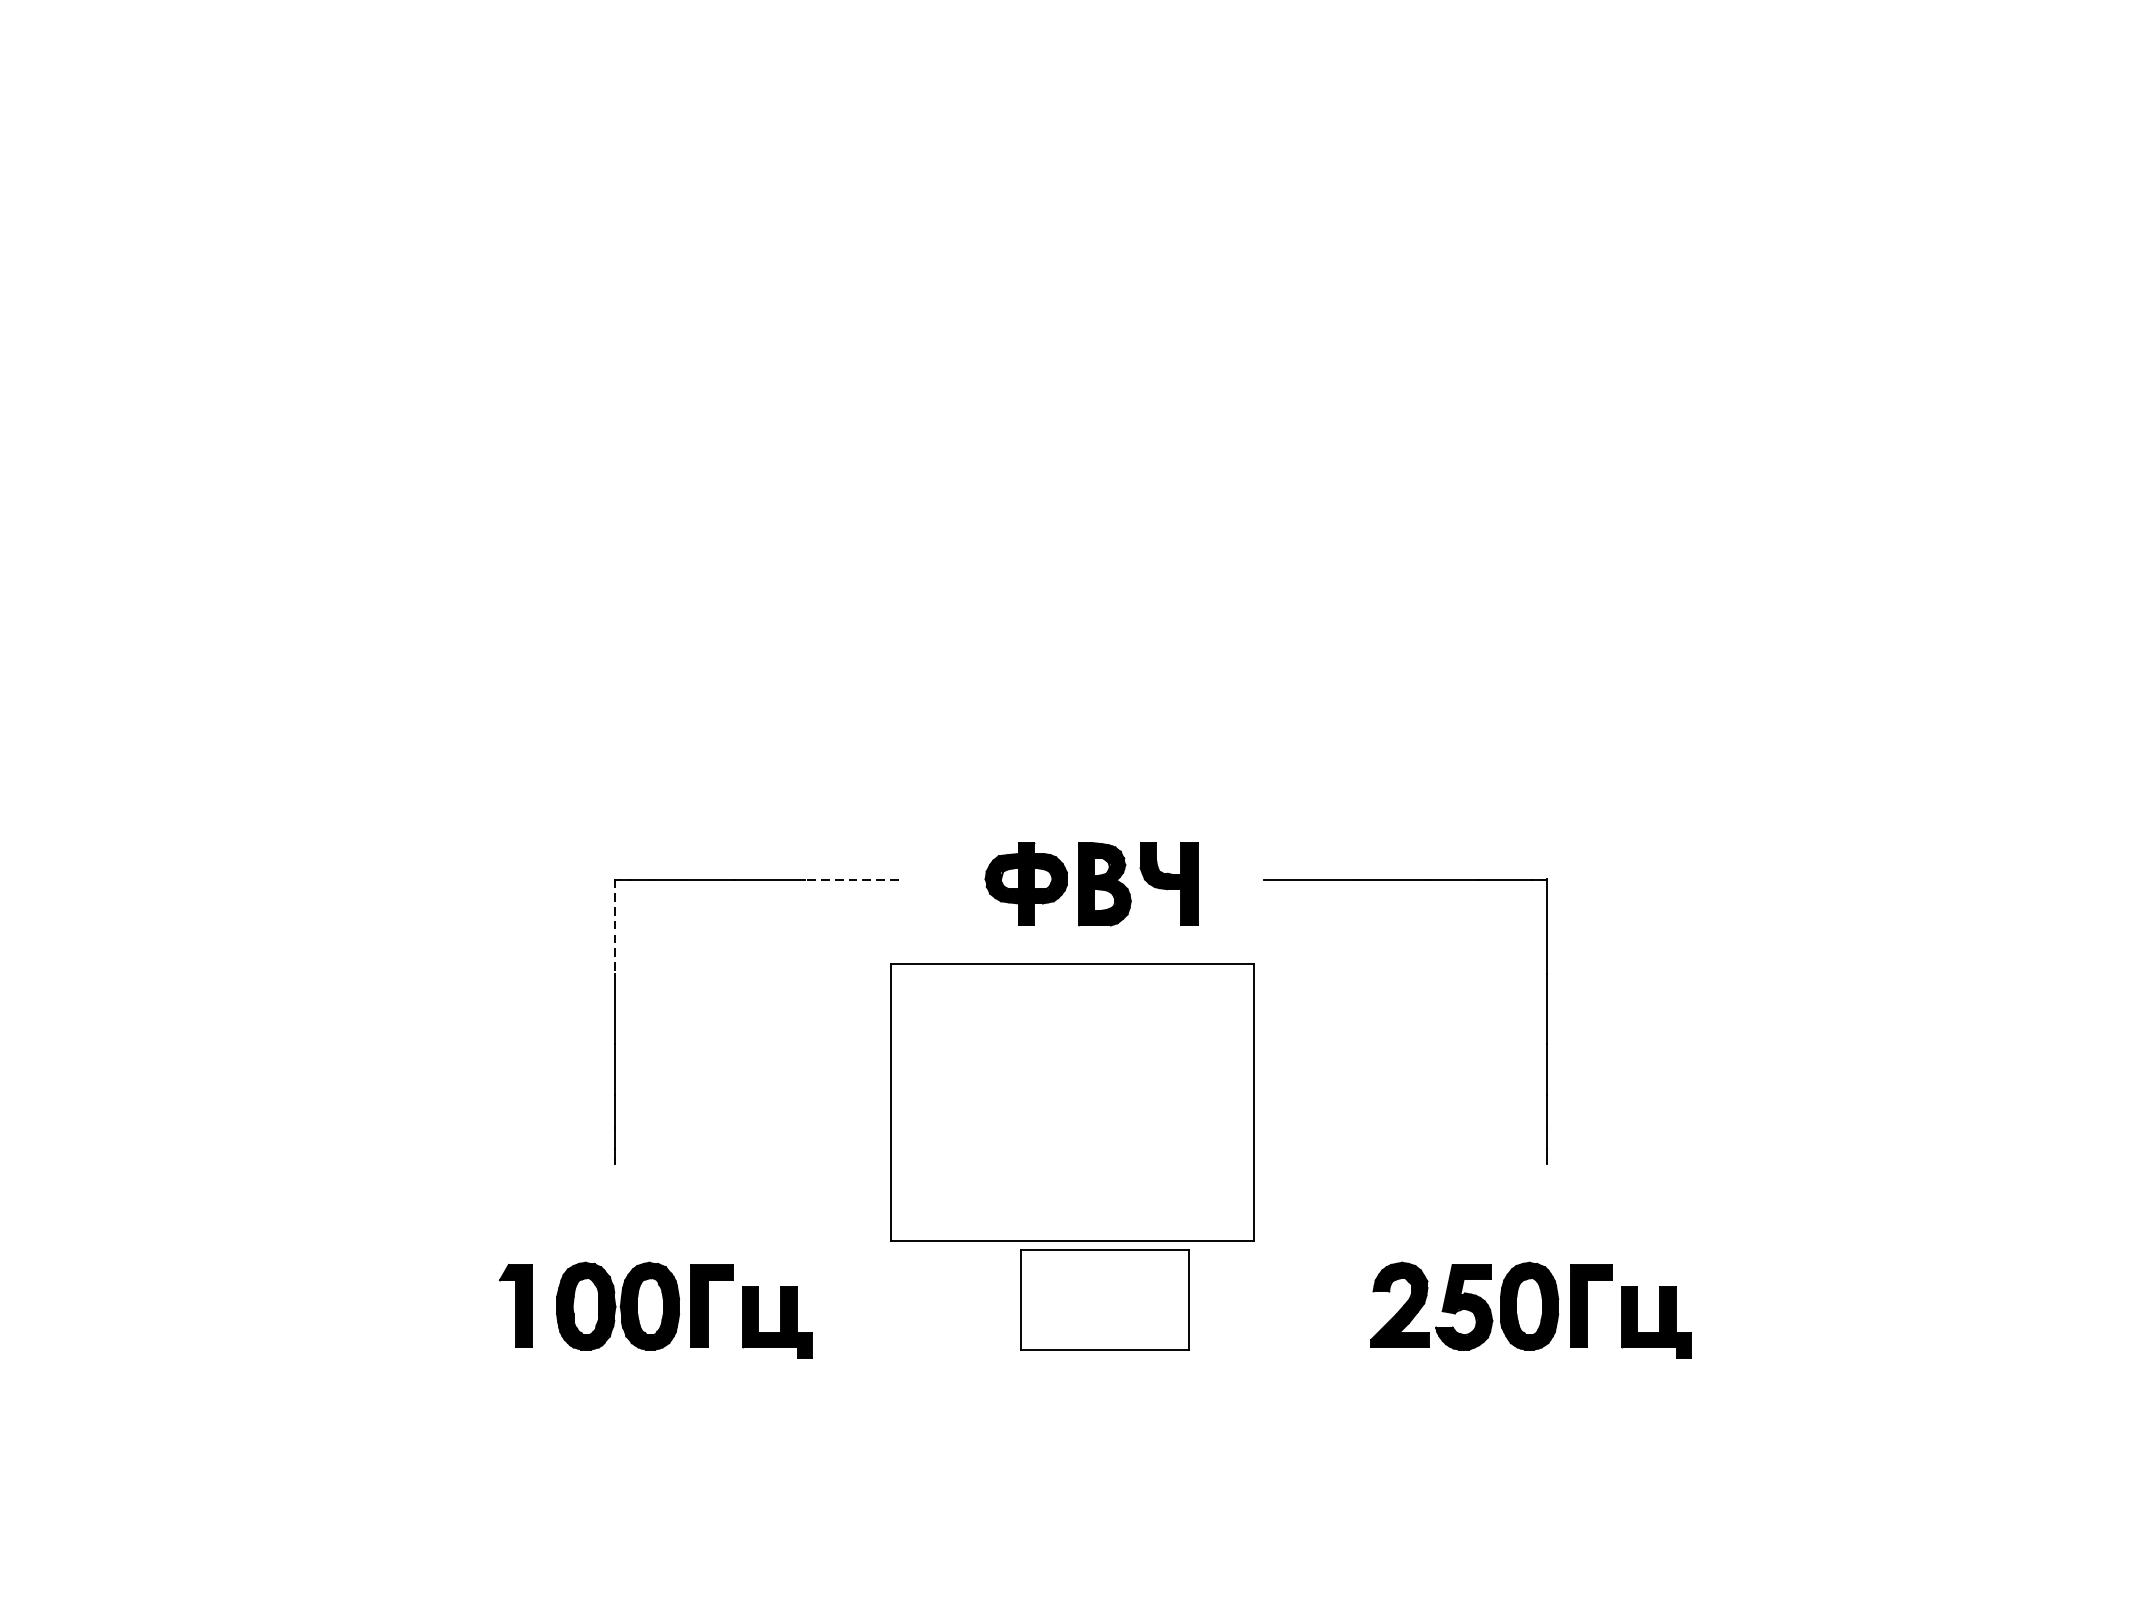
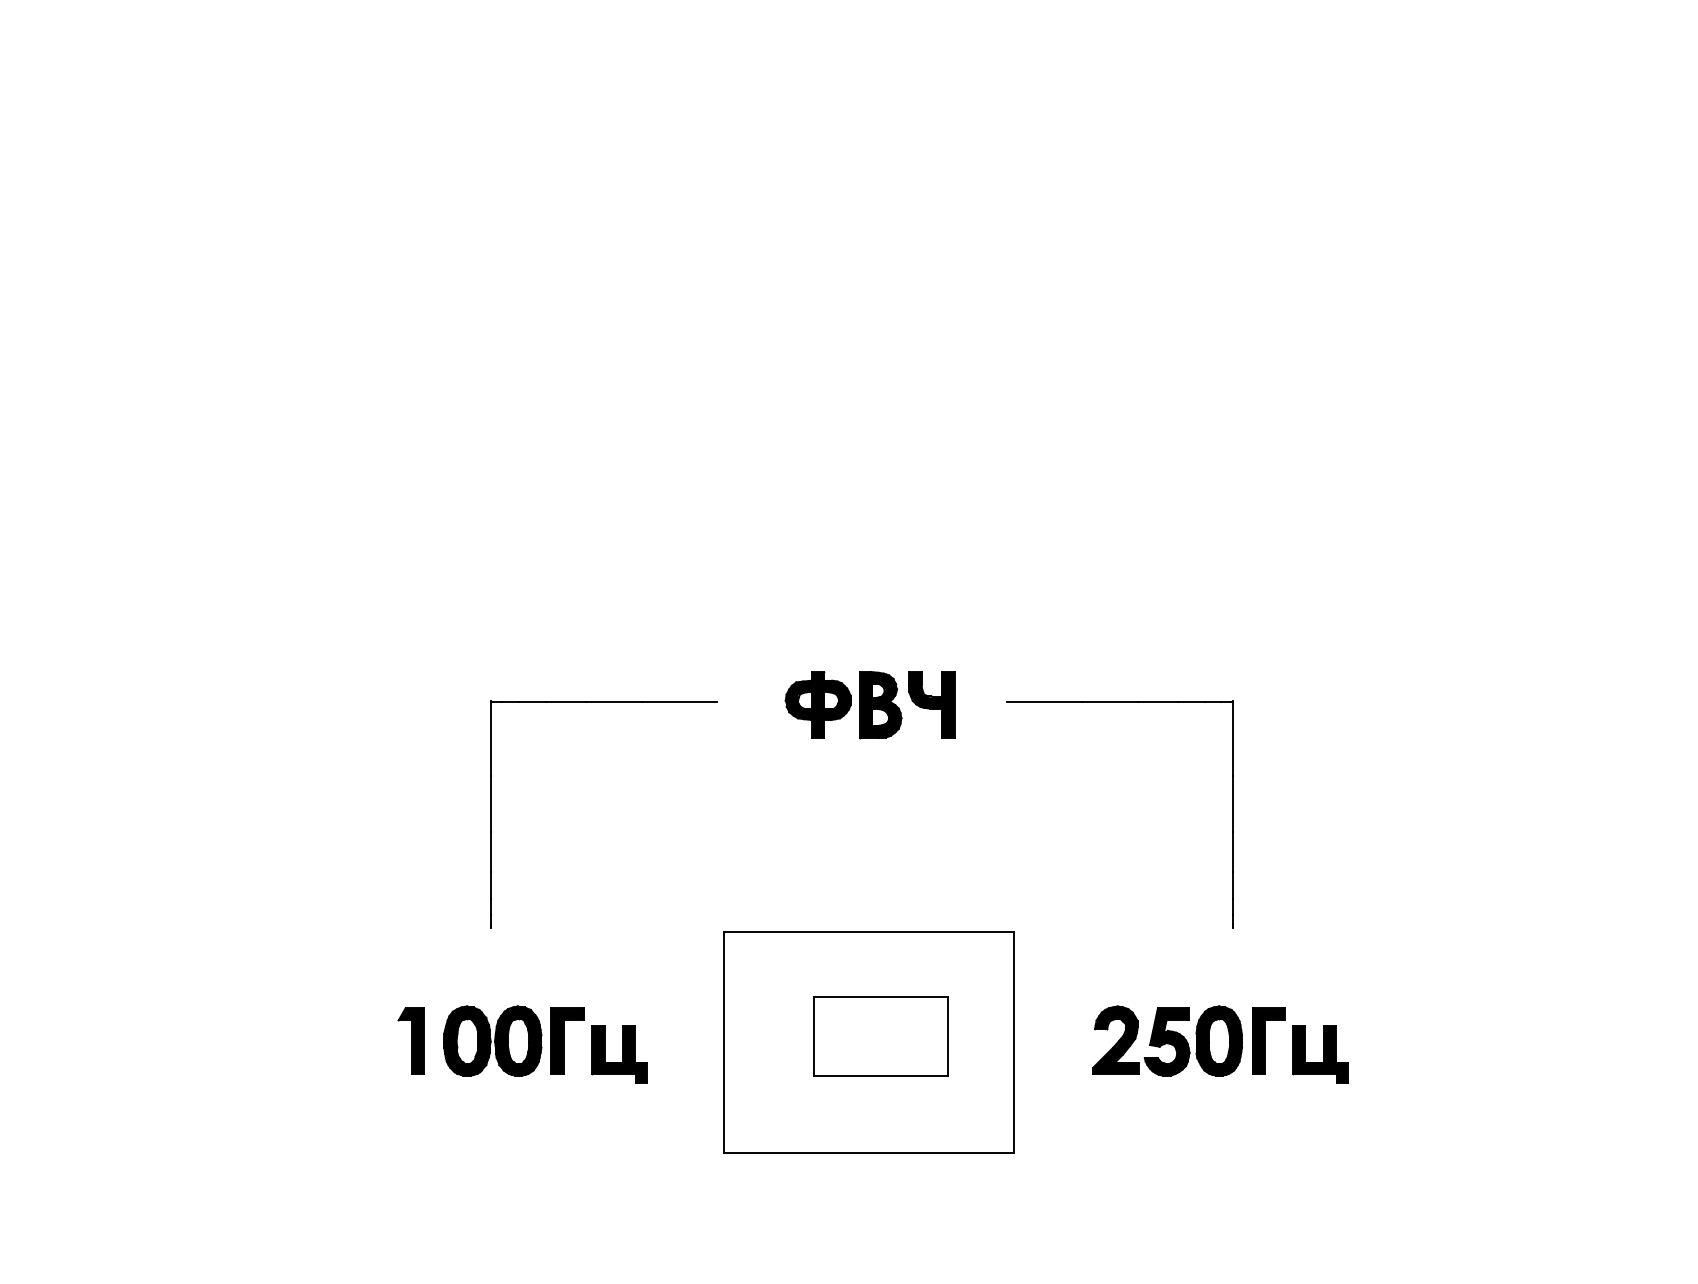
line: (851, 880) -> (678, 701), dashed -> solid
line: (615, 926) -> (490, 738), dashed -> solid
part: (1071, 1102) -> (868, 1042), moved

